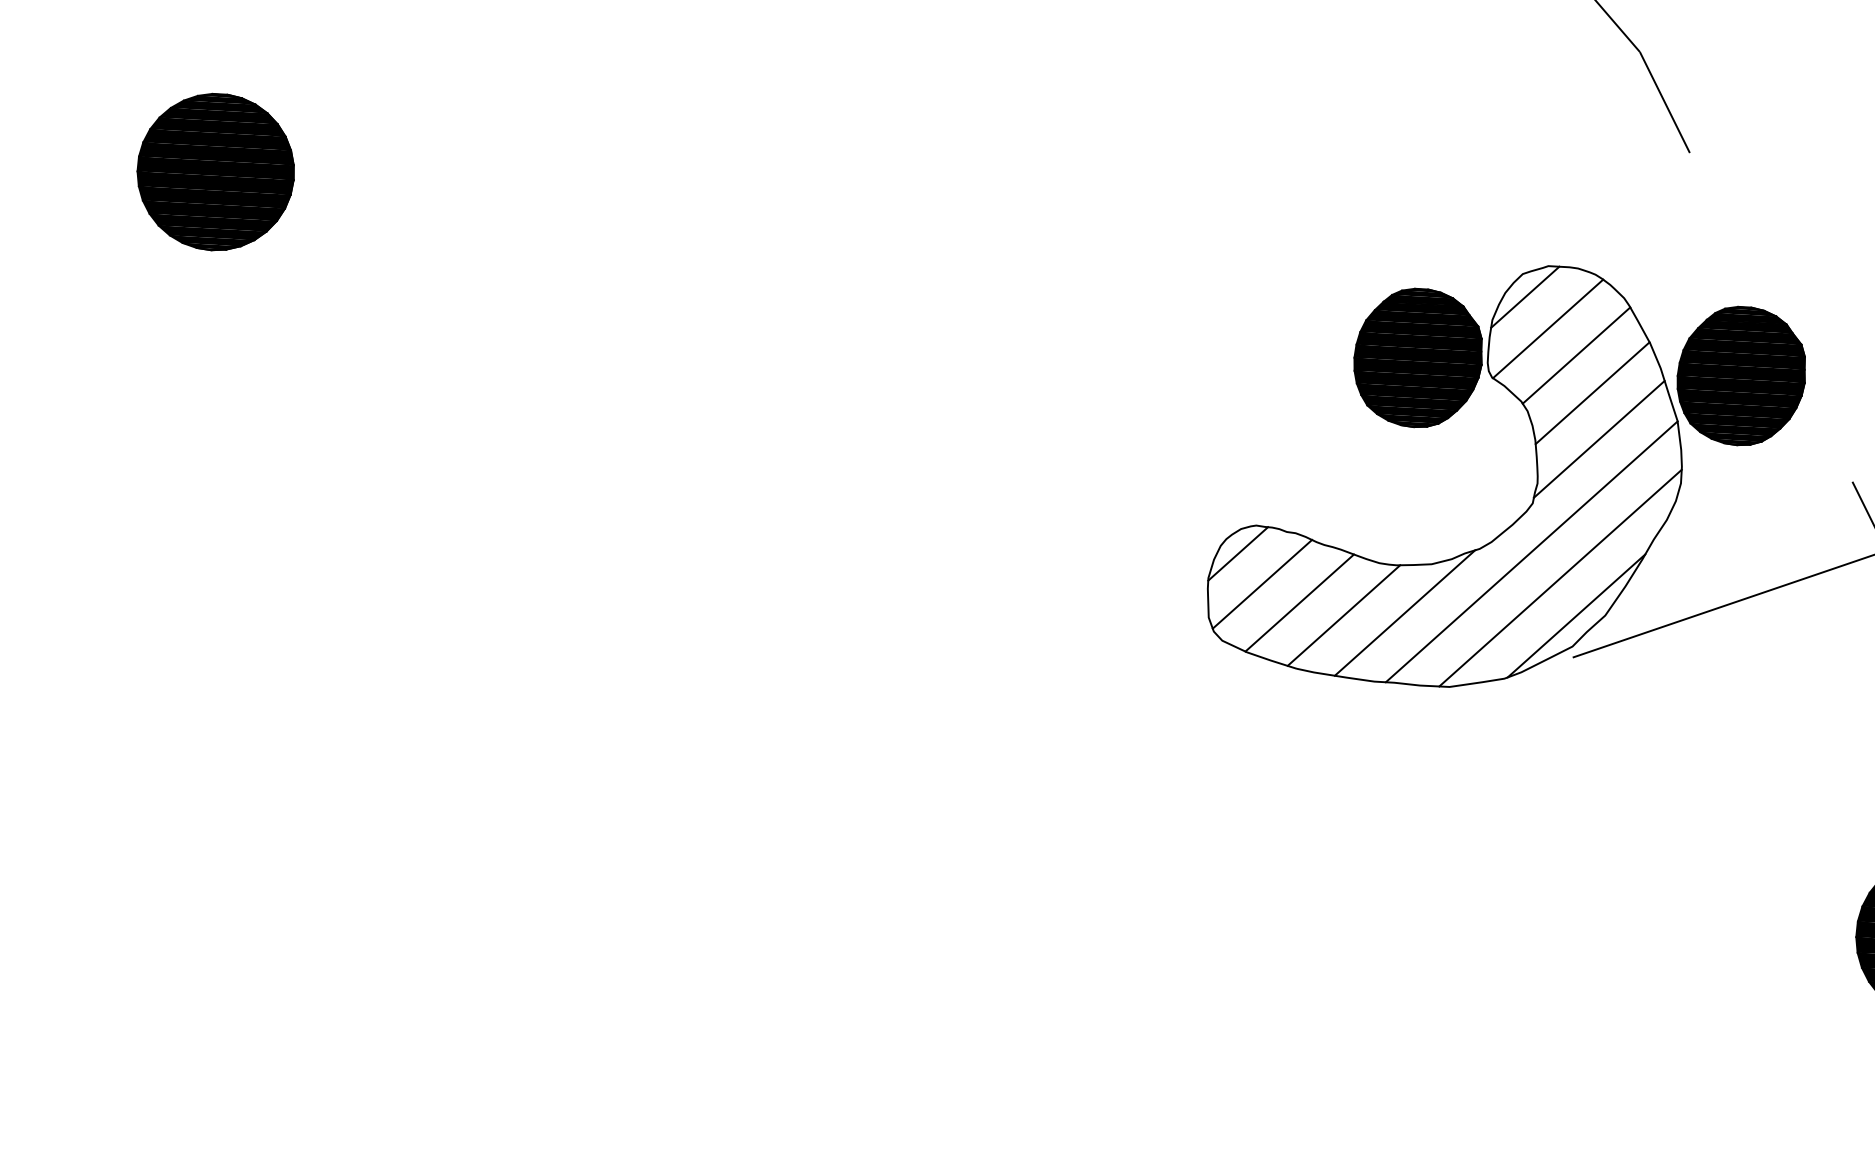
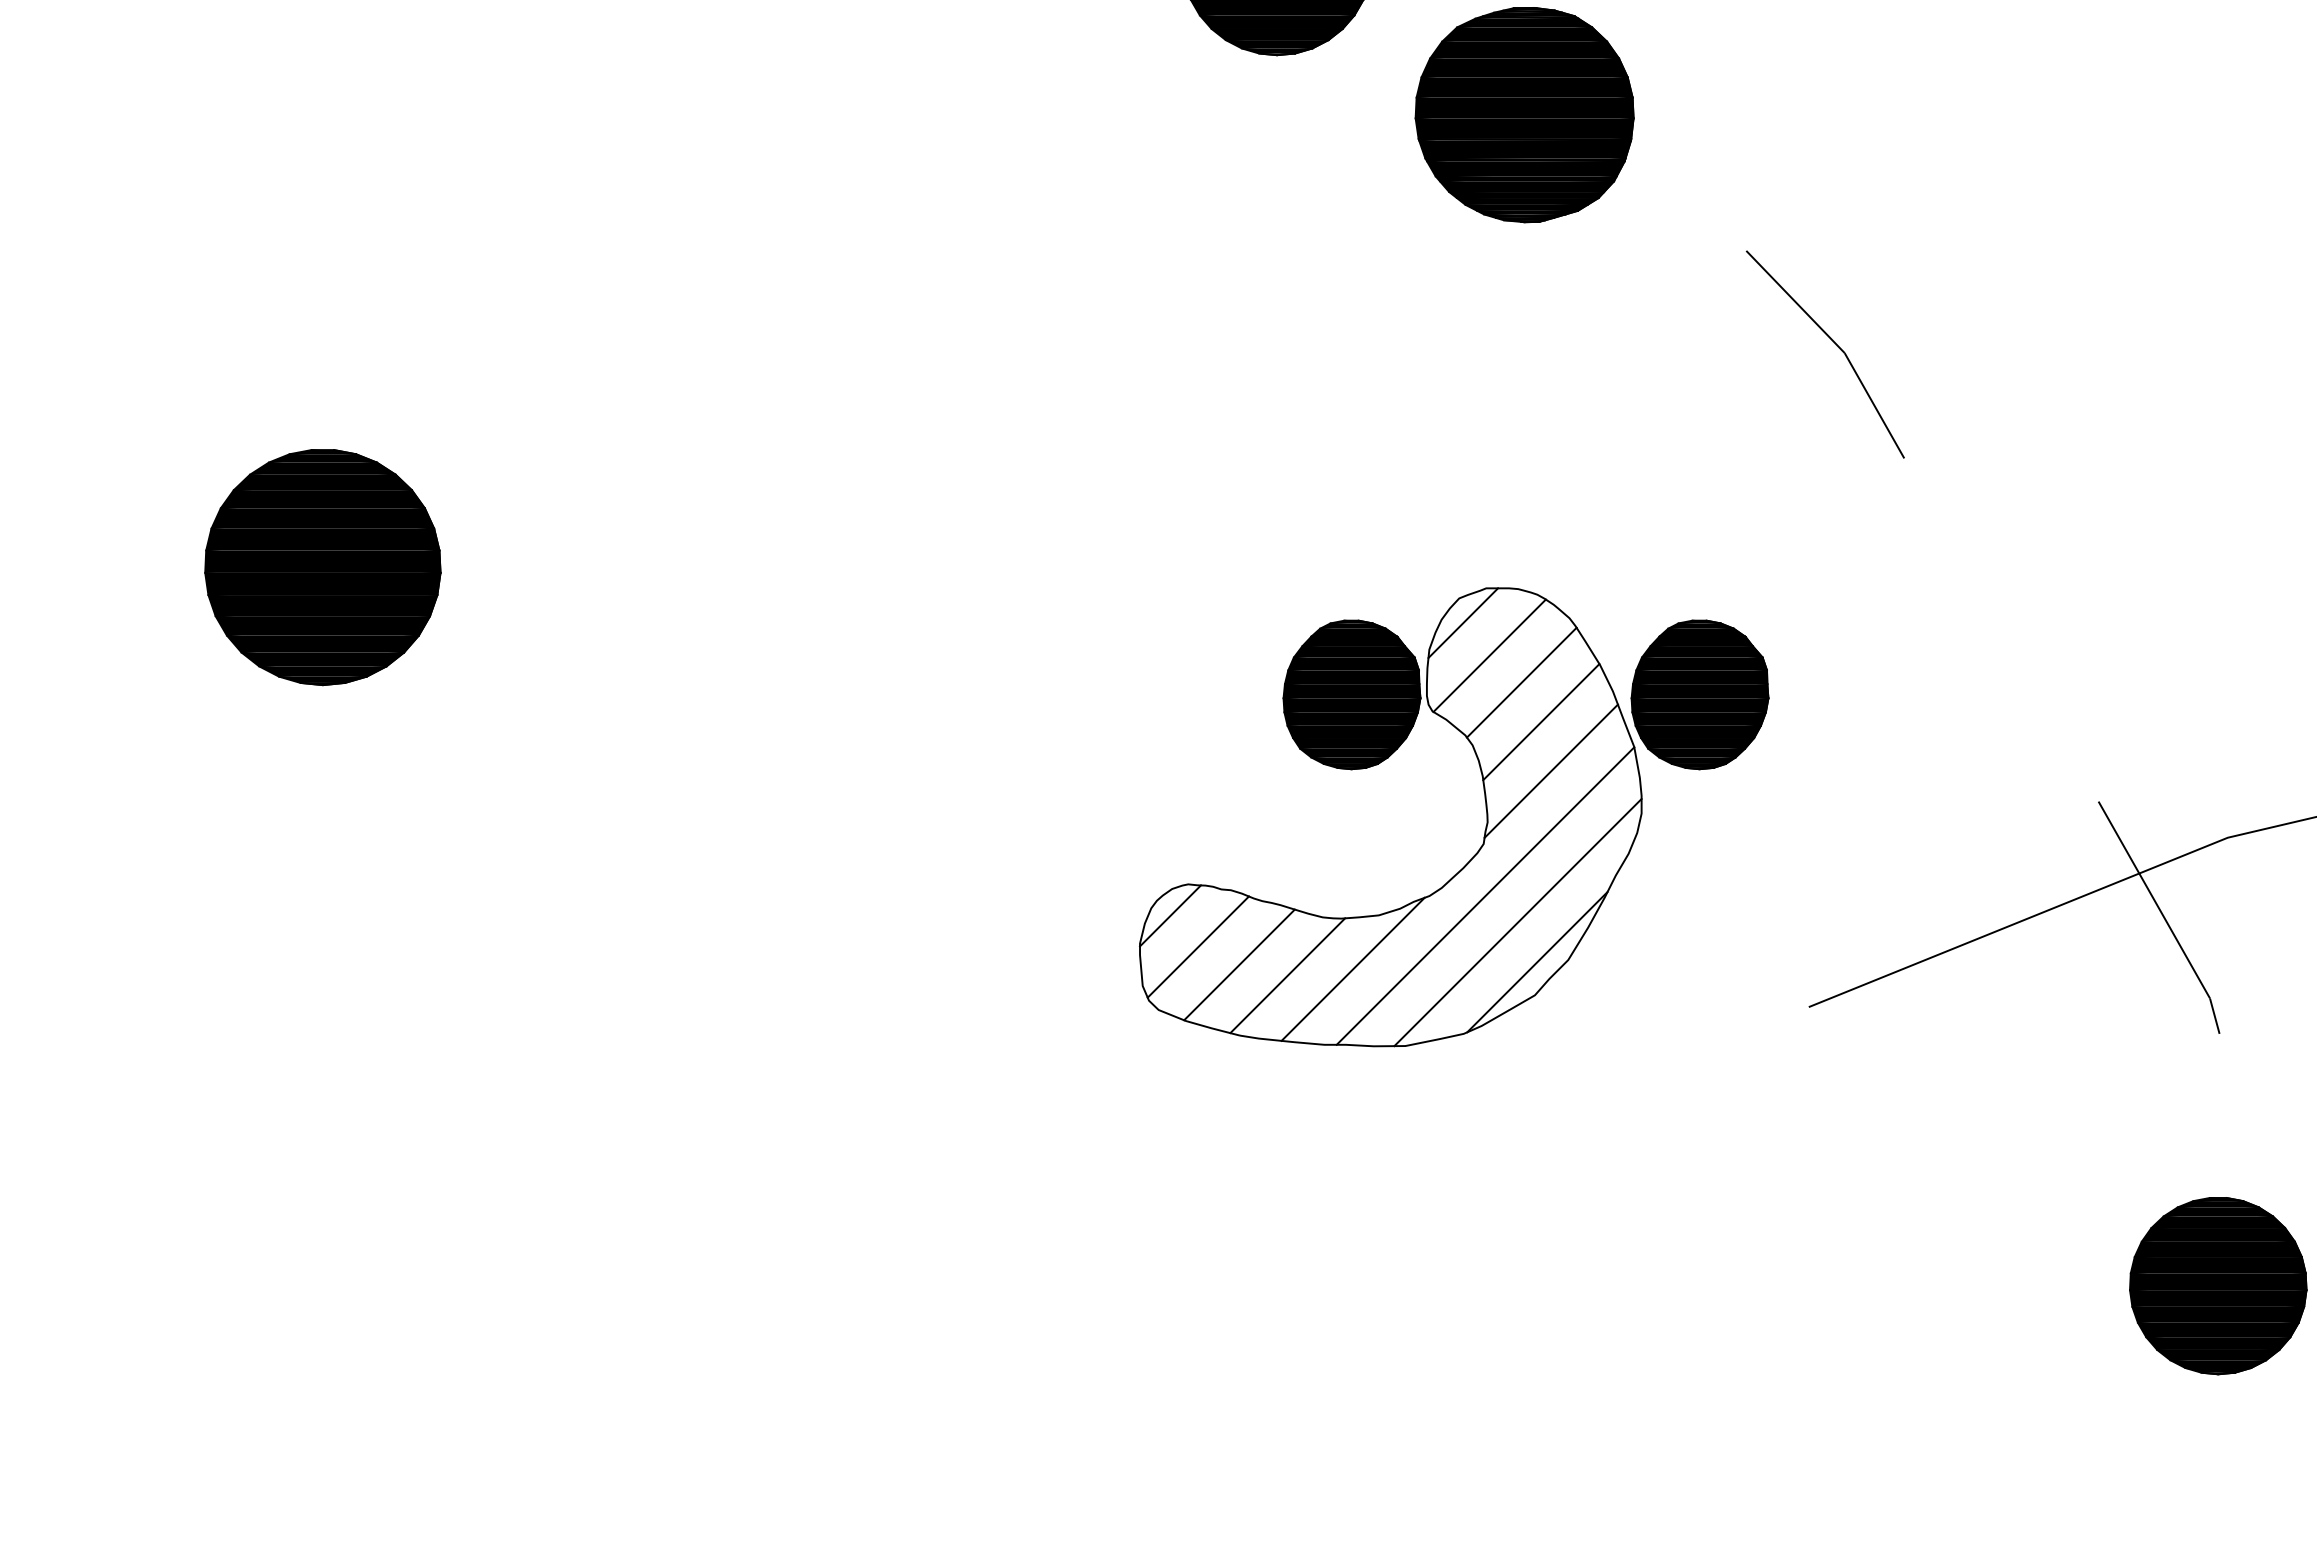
part: (216, 172) -> (323, 567), size x1.4
part: (1536, 478) -> (1486, 817), moved

